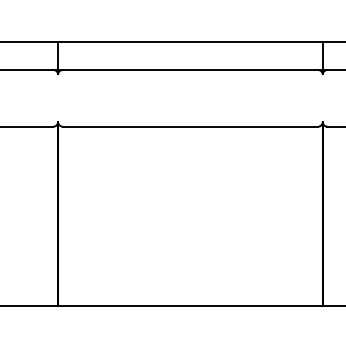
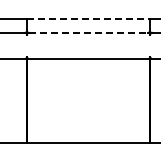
line: (190, 41) -> (88, 19), solid -> dashed
line: (192, 69) -> (89, 32), solid -> dashed

